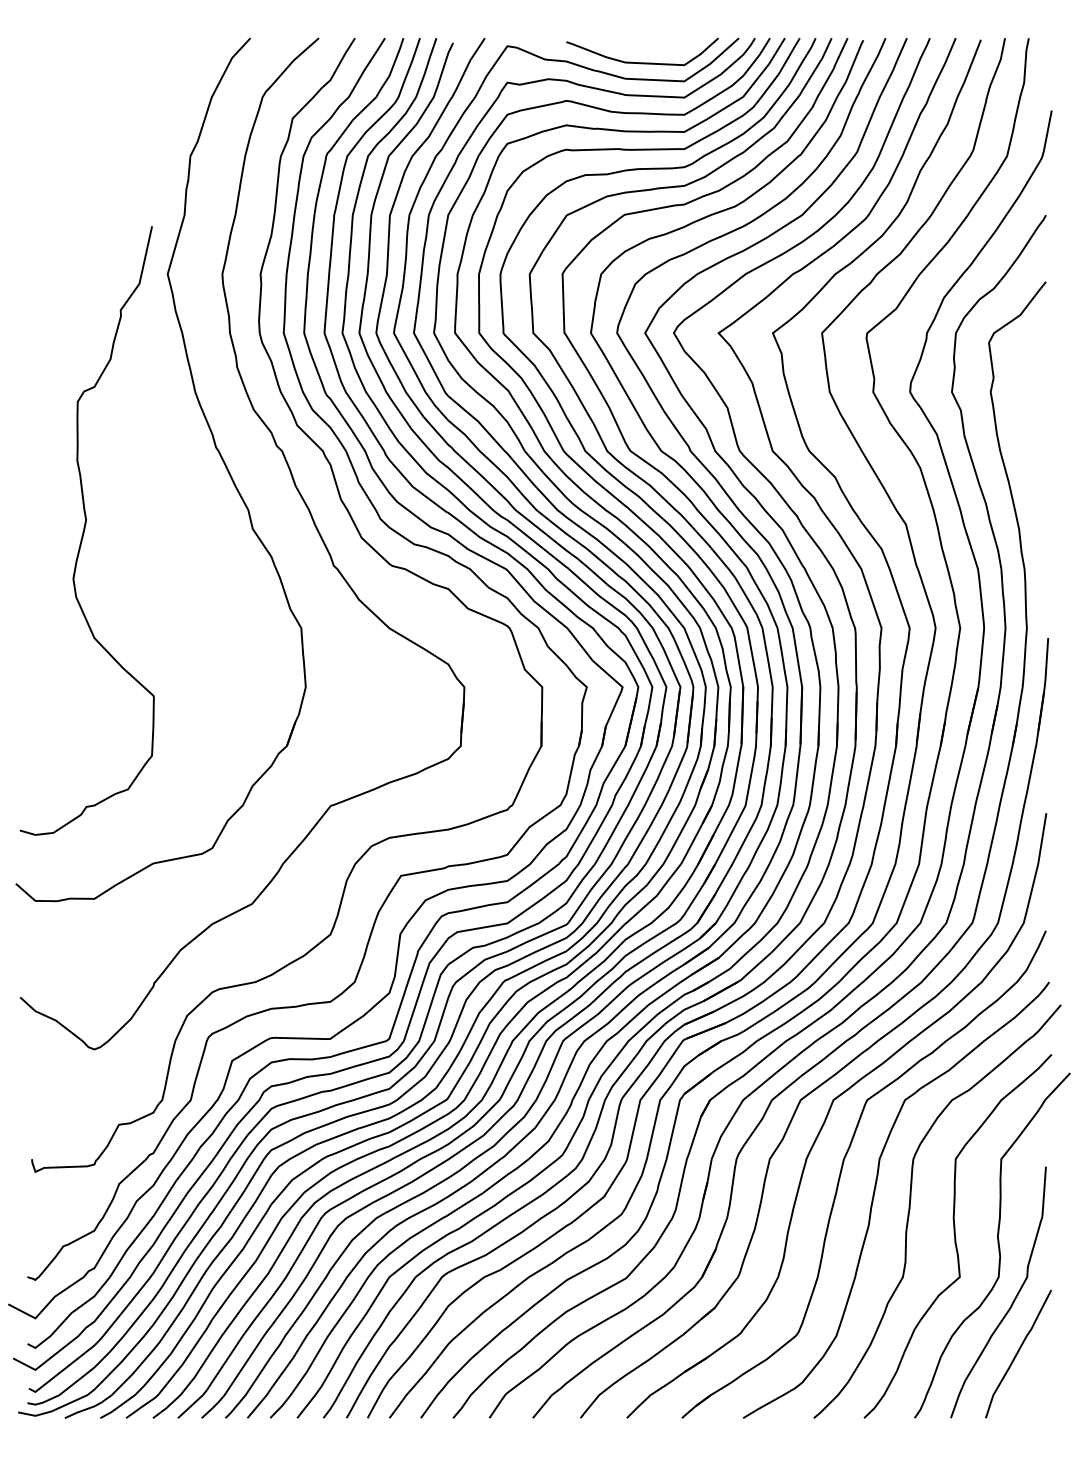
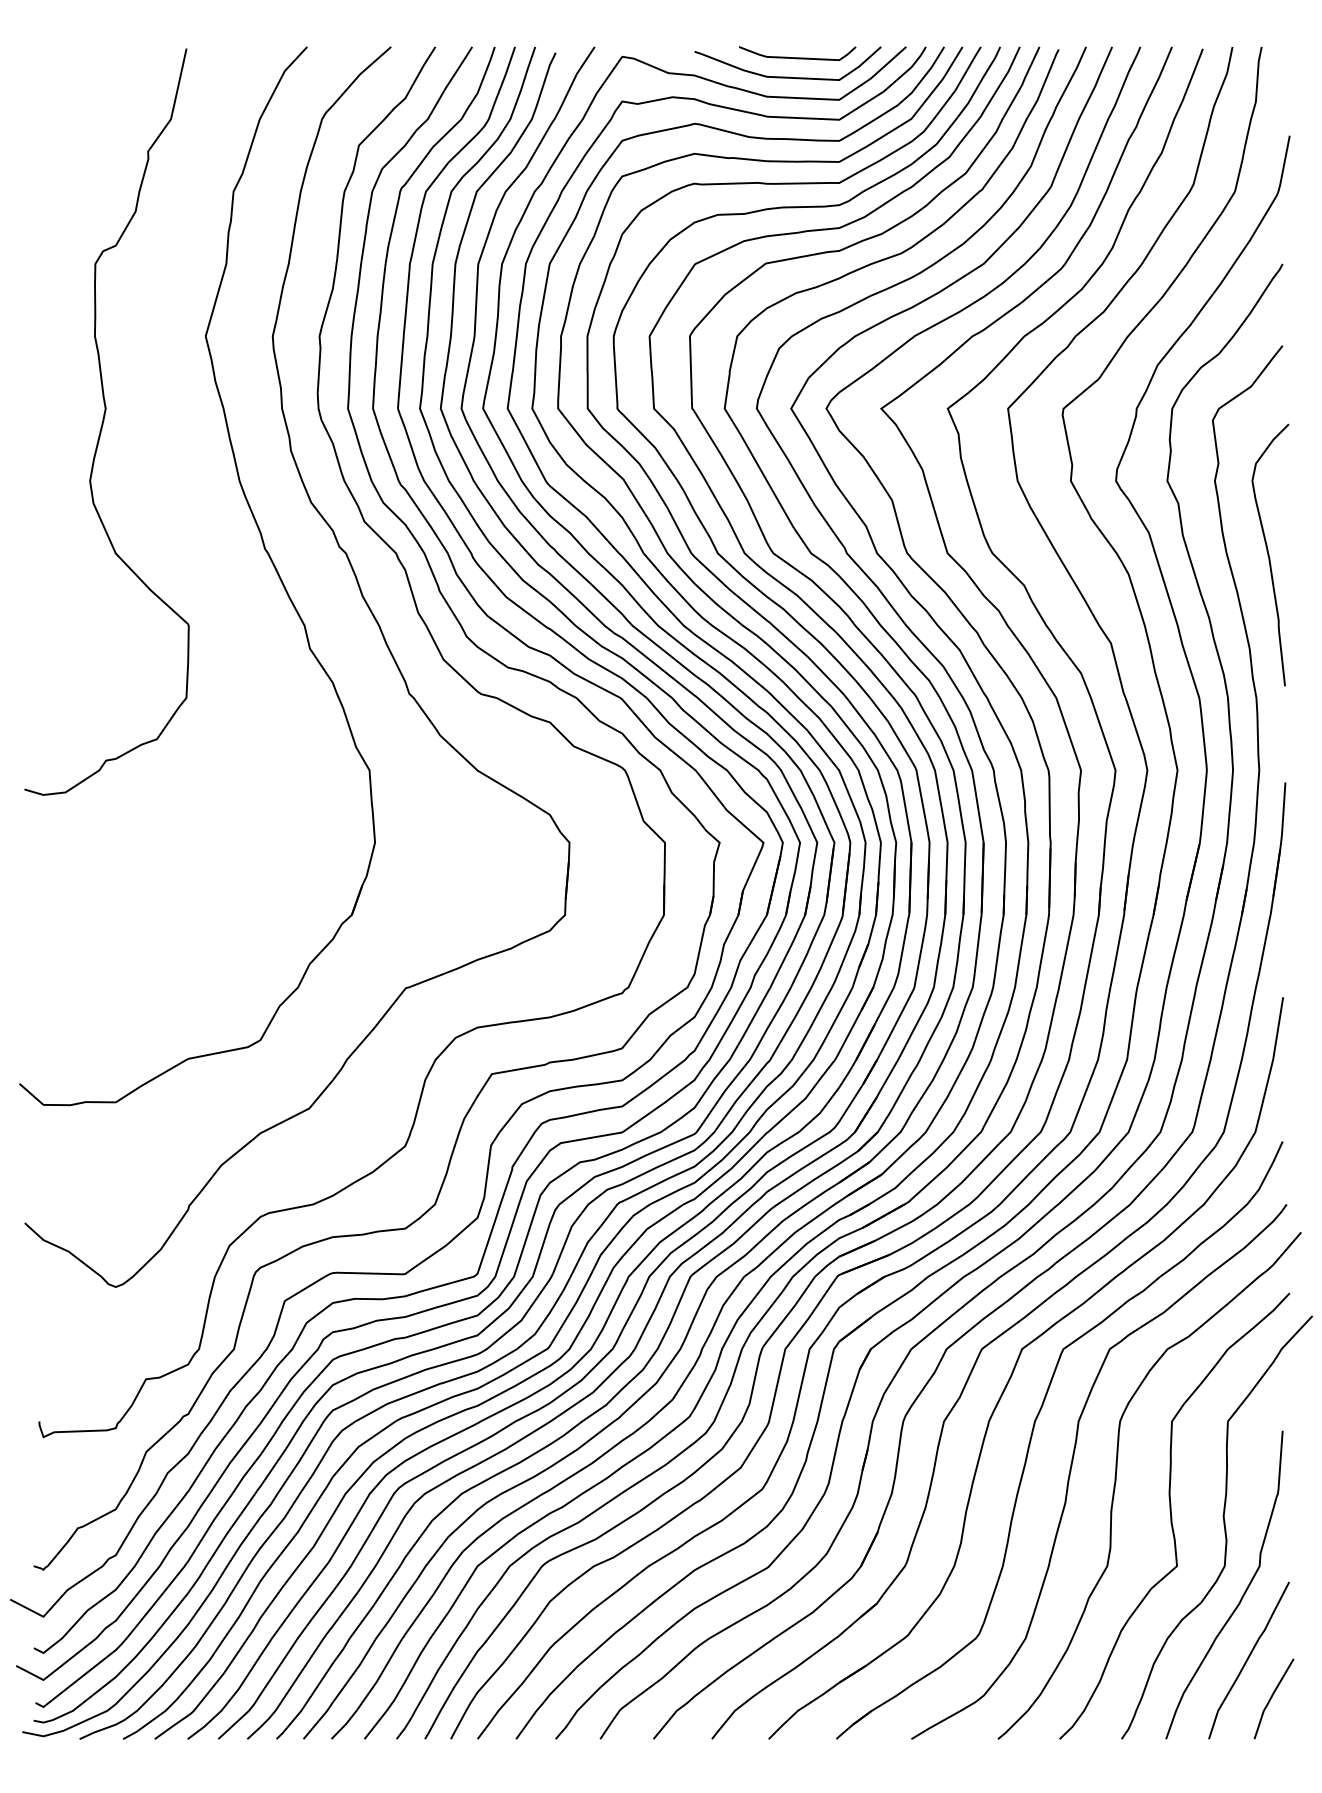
curve: (650, 46) -> (797, 57), added
curve: (1035, 452) -> (1269, 554), added
curve: (85, 530) -> (104, 421), moved
curve: (1037, 1384) -> (1272, 1697), added

